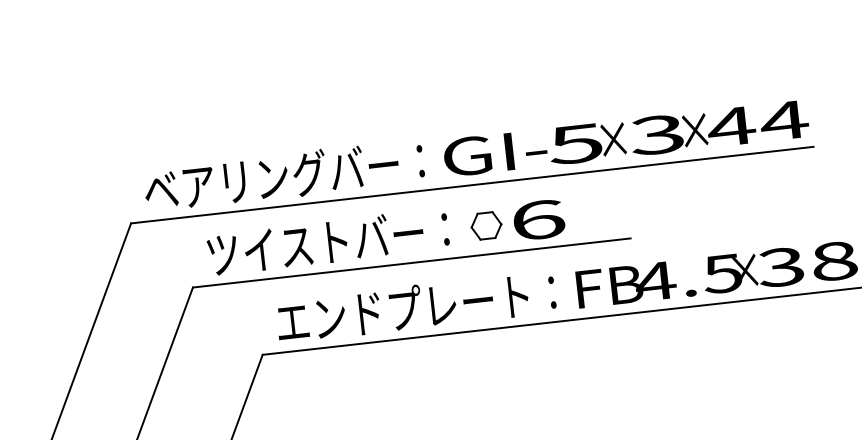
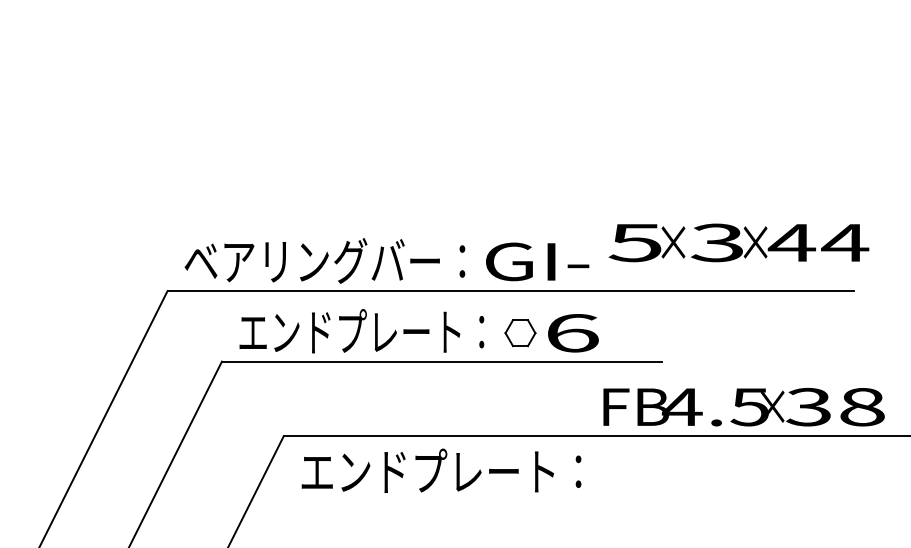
text: (678, 132) -> (738, 242), moved
text: (328, 241) -> (361, 331), ツイストバー： -> エンドプレート：
text: (416, 306) -> (441, 470), moved

